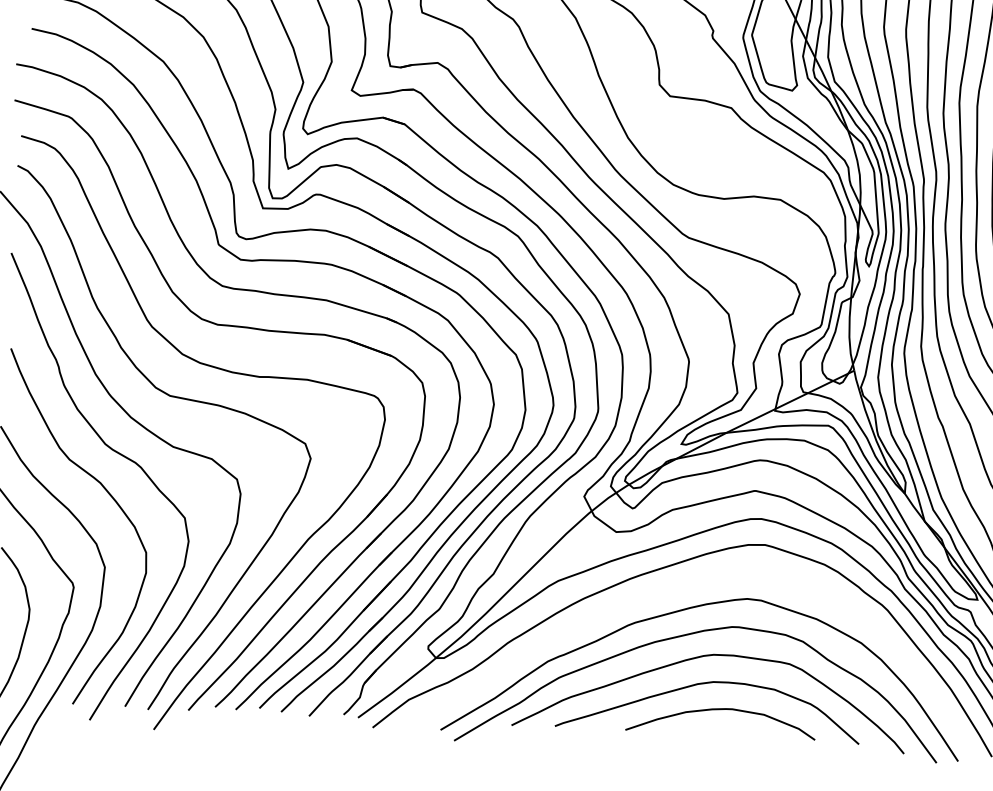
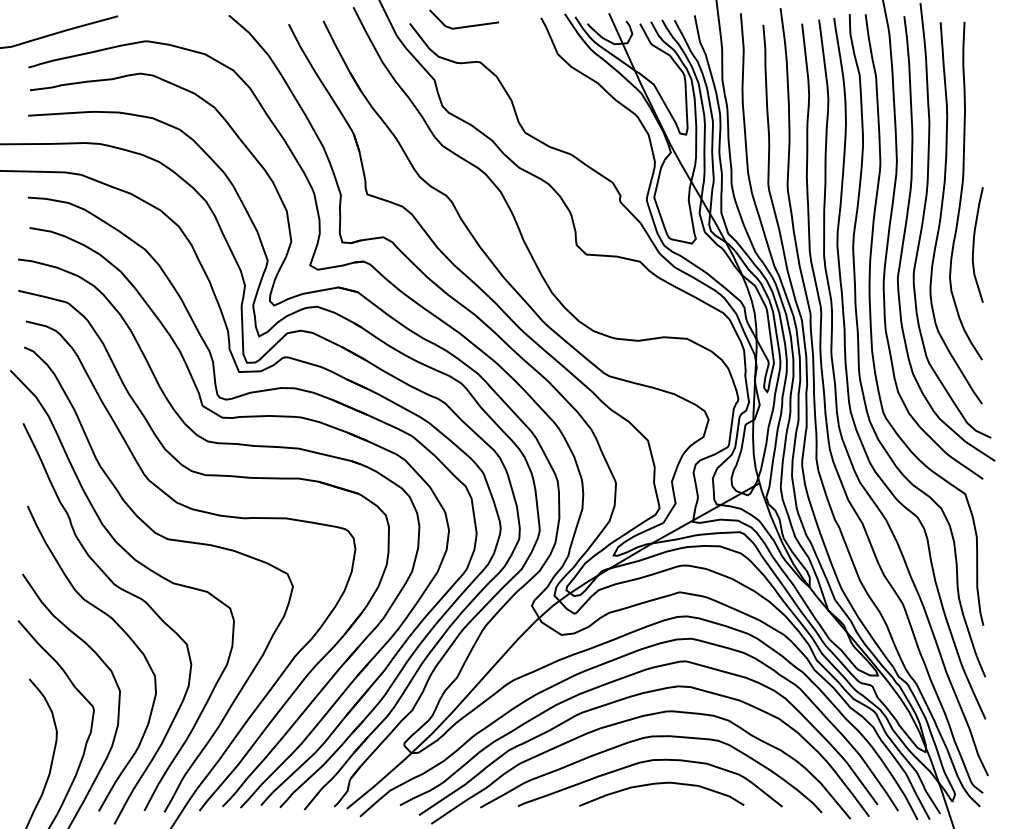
curve: (680, 588) -> (619, 680), added

